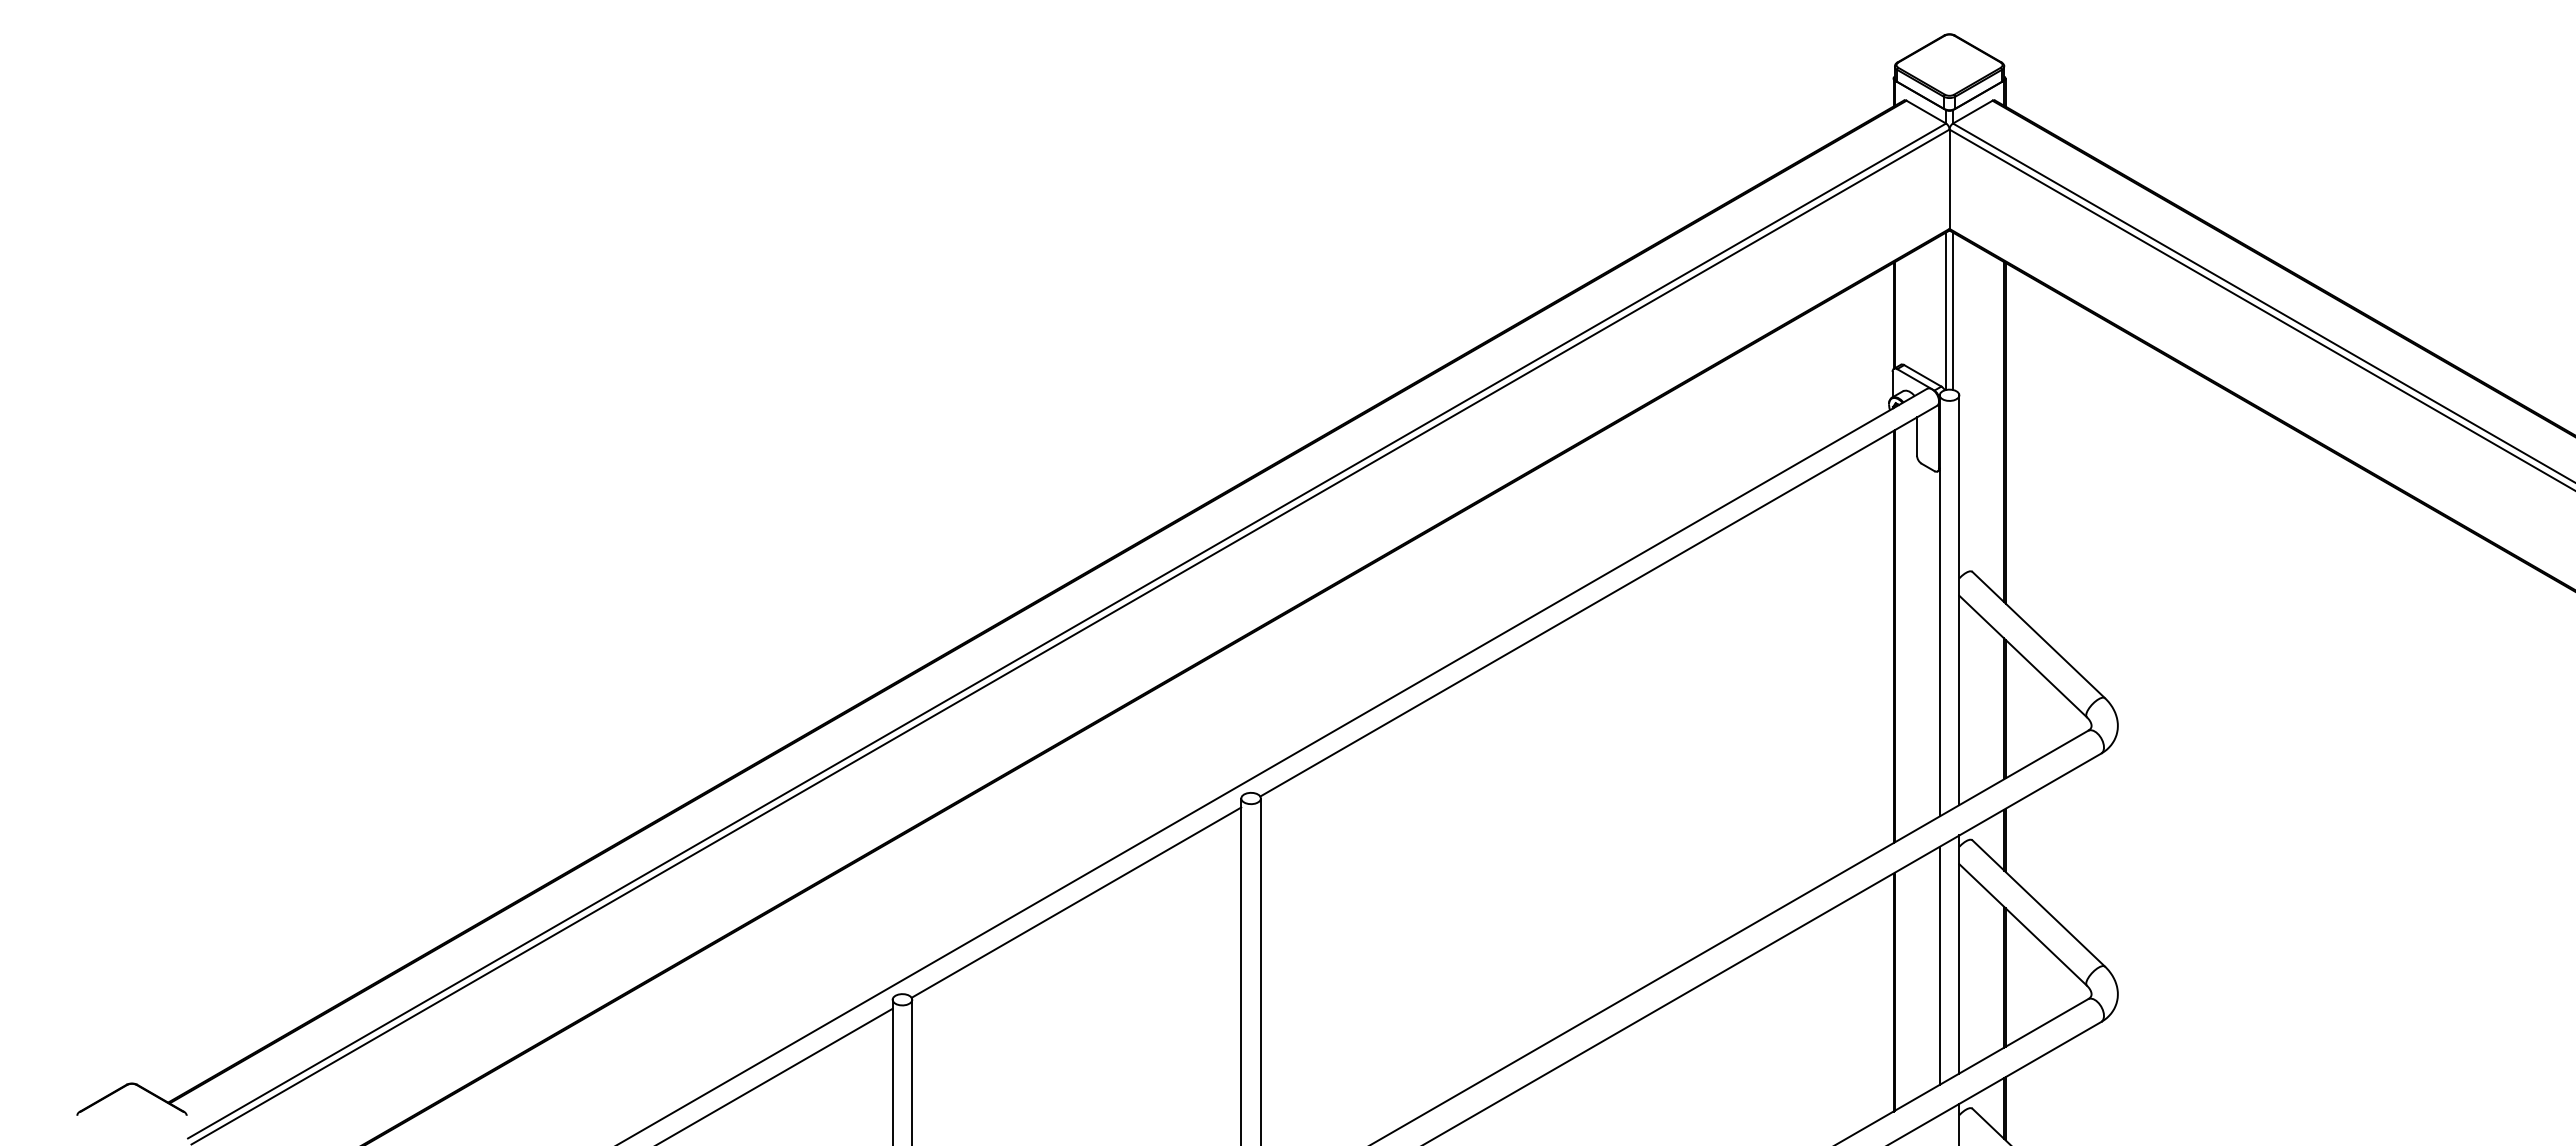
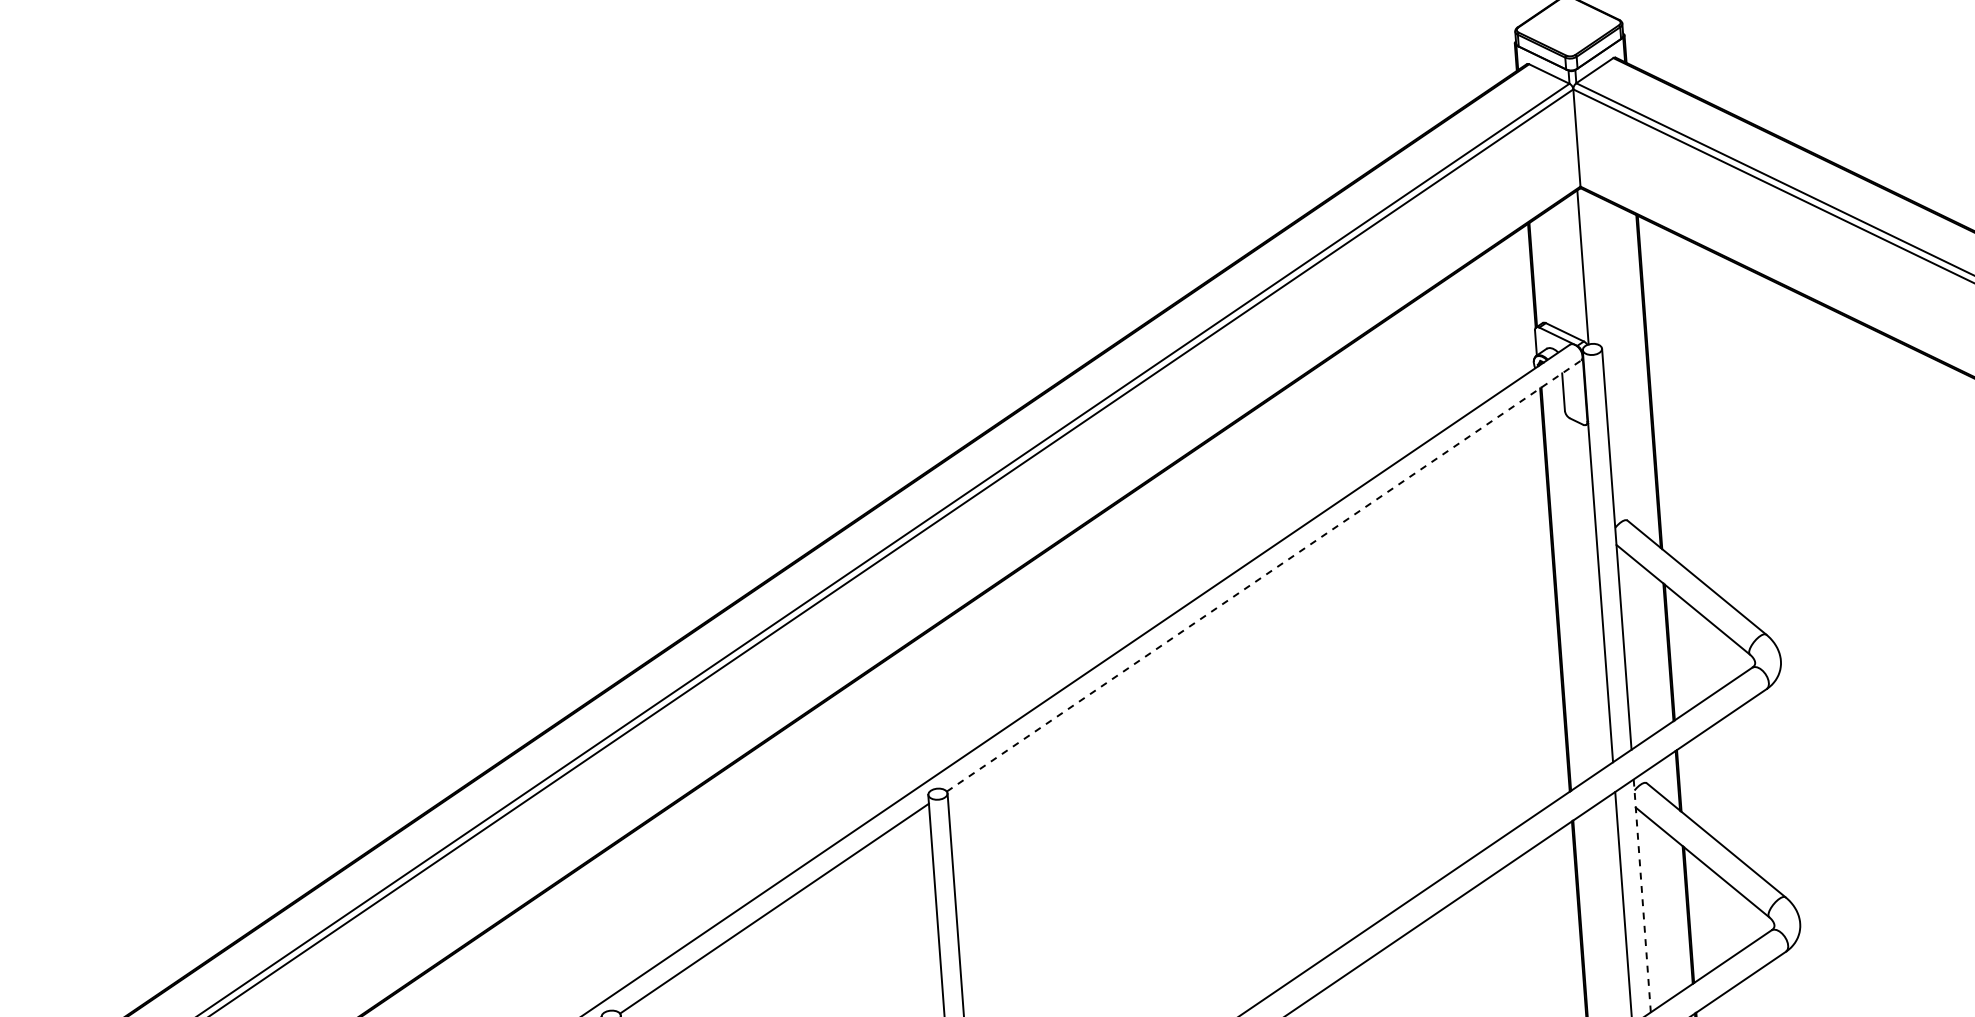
line: (1953, 310) -> (1590, 266), removed
line: (1598, 601) -> (1263, 576), solid -> dashed
line: (1959, 953) -> (1642, 894), solid -> dashed

